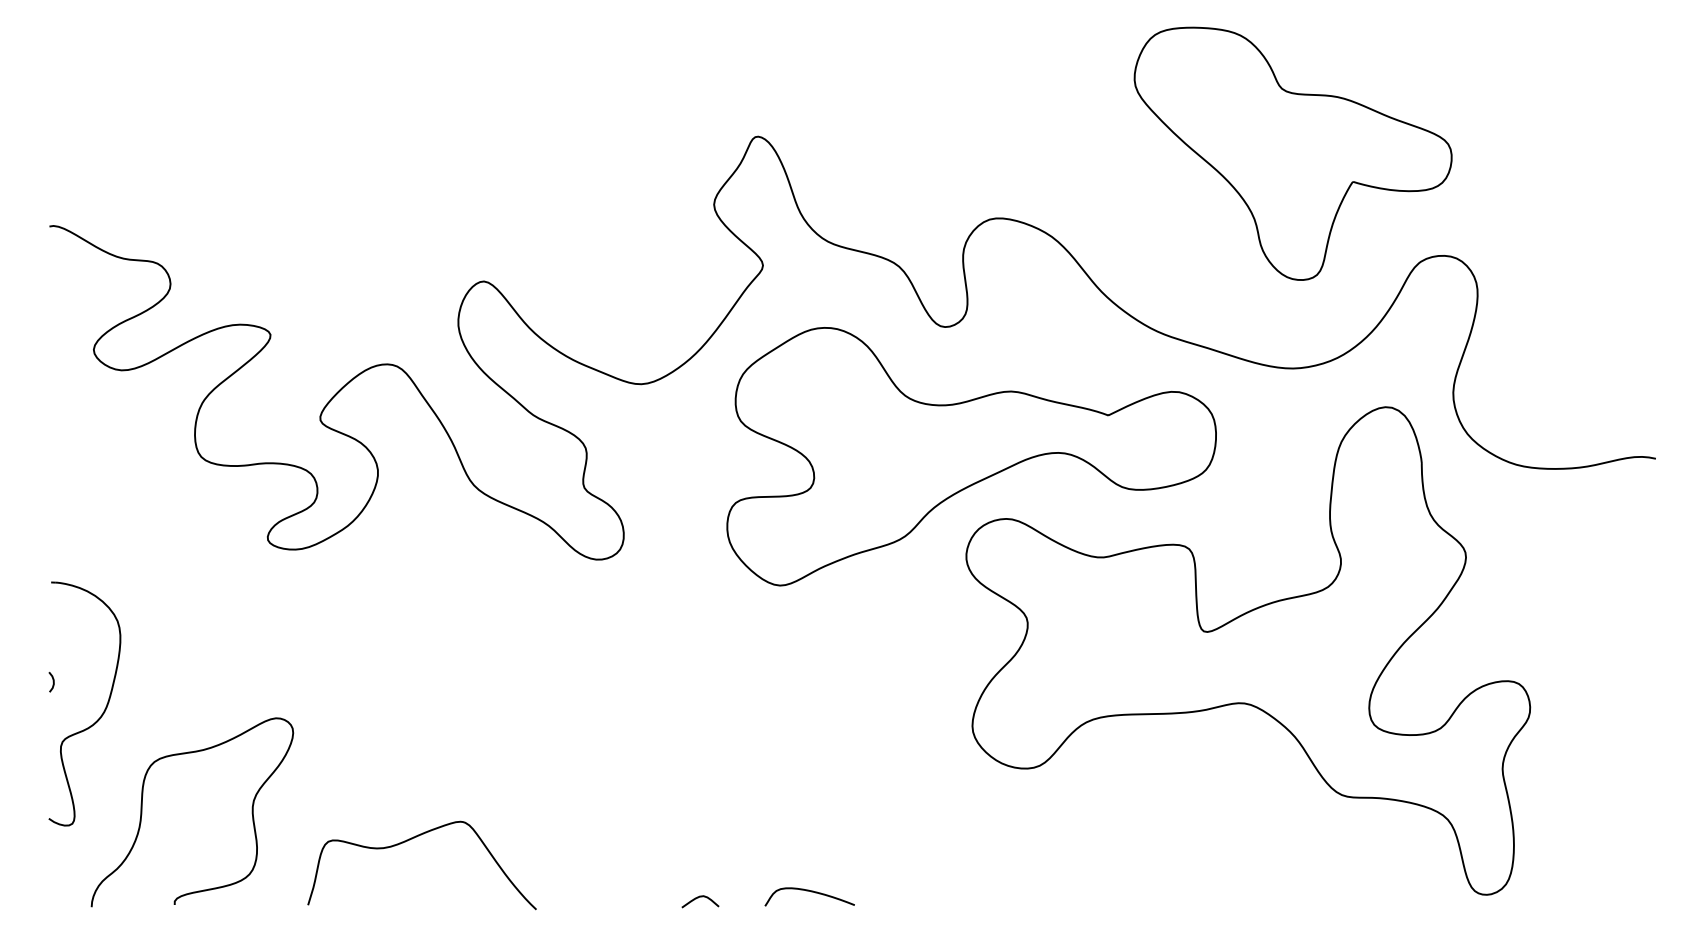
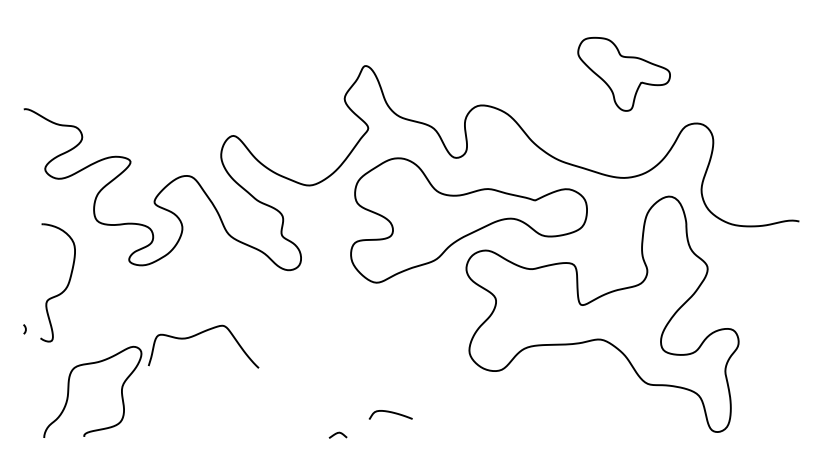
part: (1291, 154) -> (623, 74), size x0.6
part: (100, 713) -> (65, 287), moved
curve: (409, 841) -> (197, 335), moved
curve: (811, 893) -> (391, 413), moved

